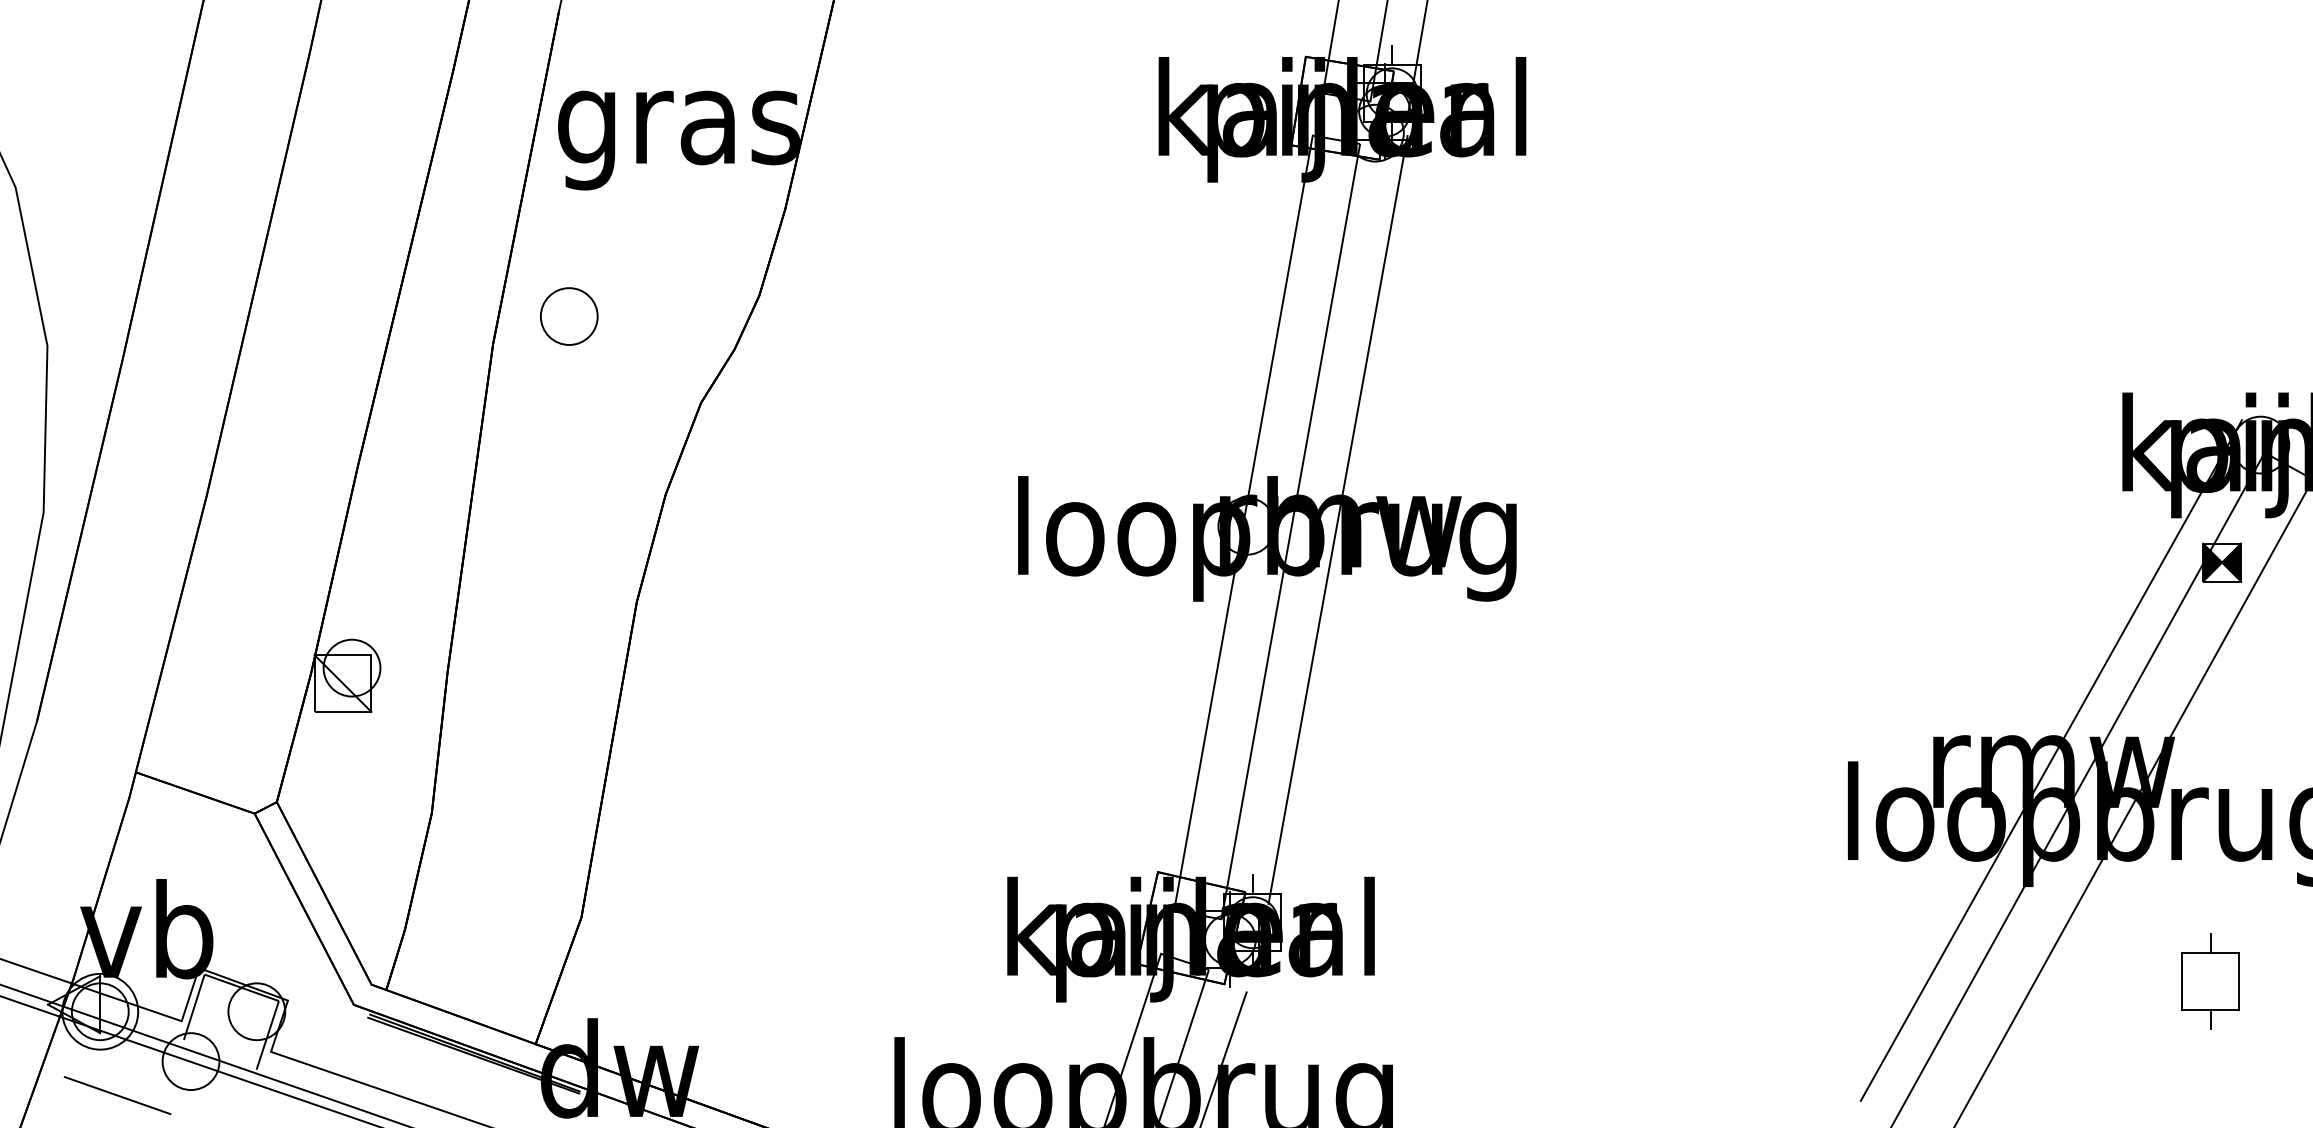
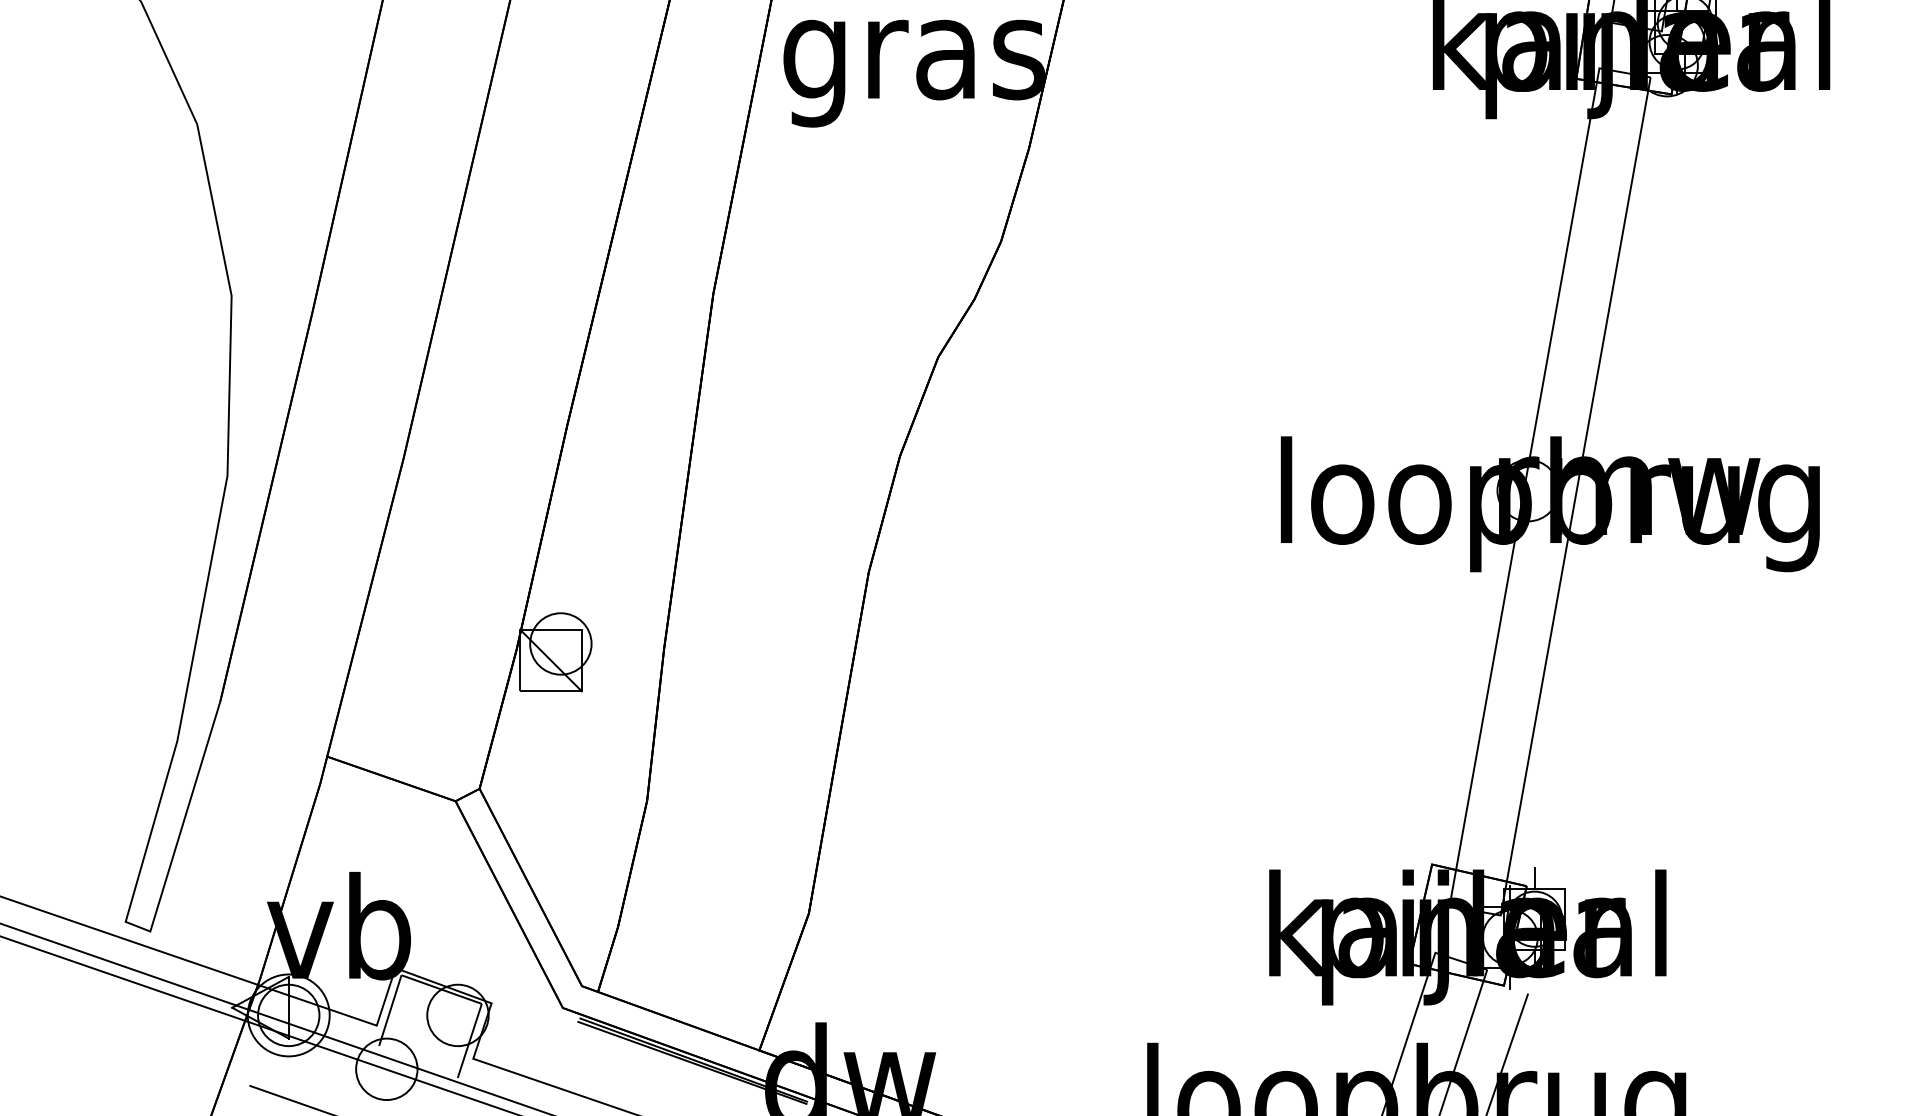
part: (569, 316) -> (795, 263), removed
line: (1337, 519) -> (1626, 483), removed

